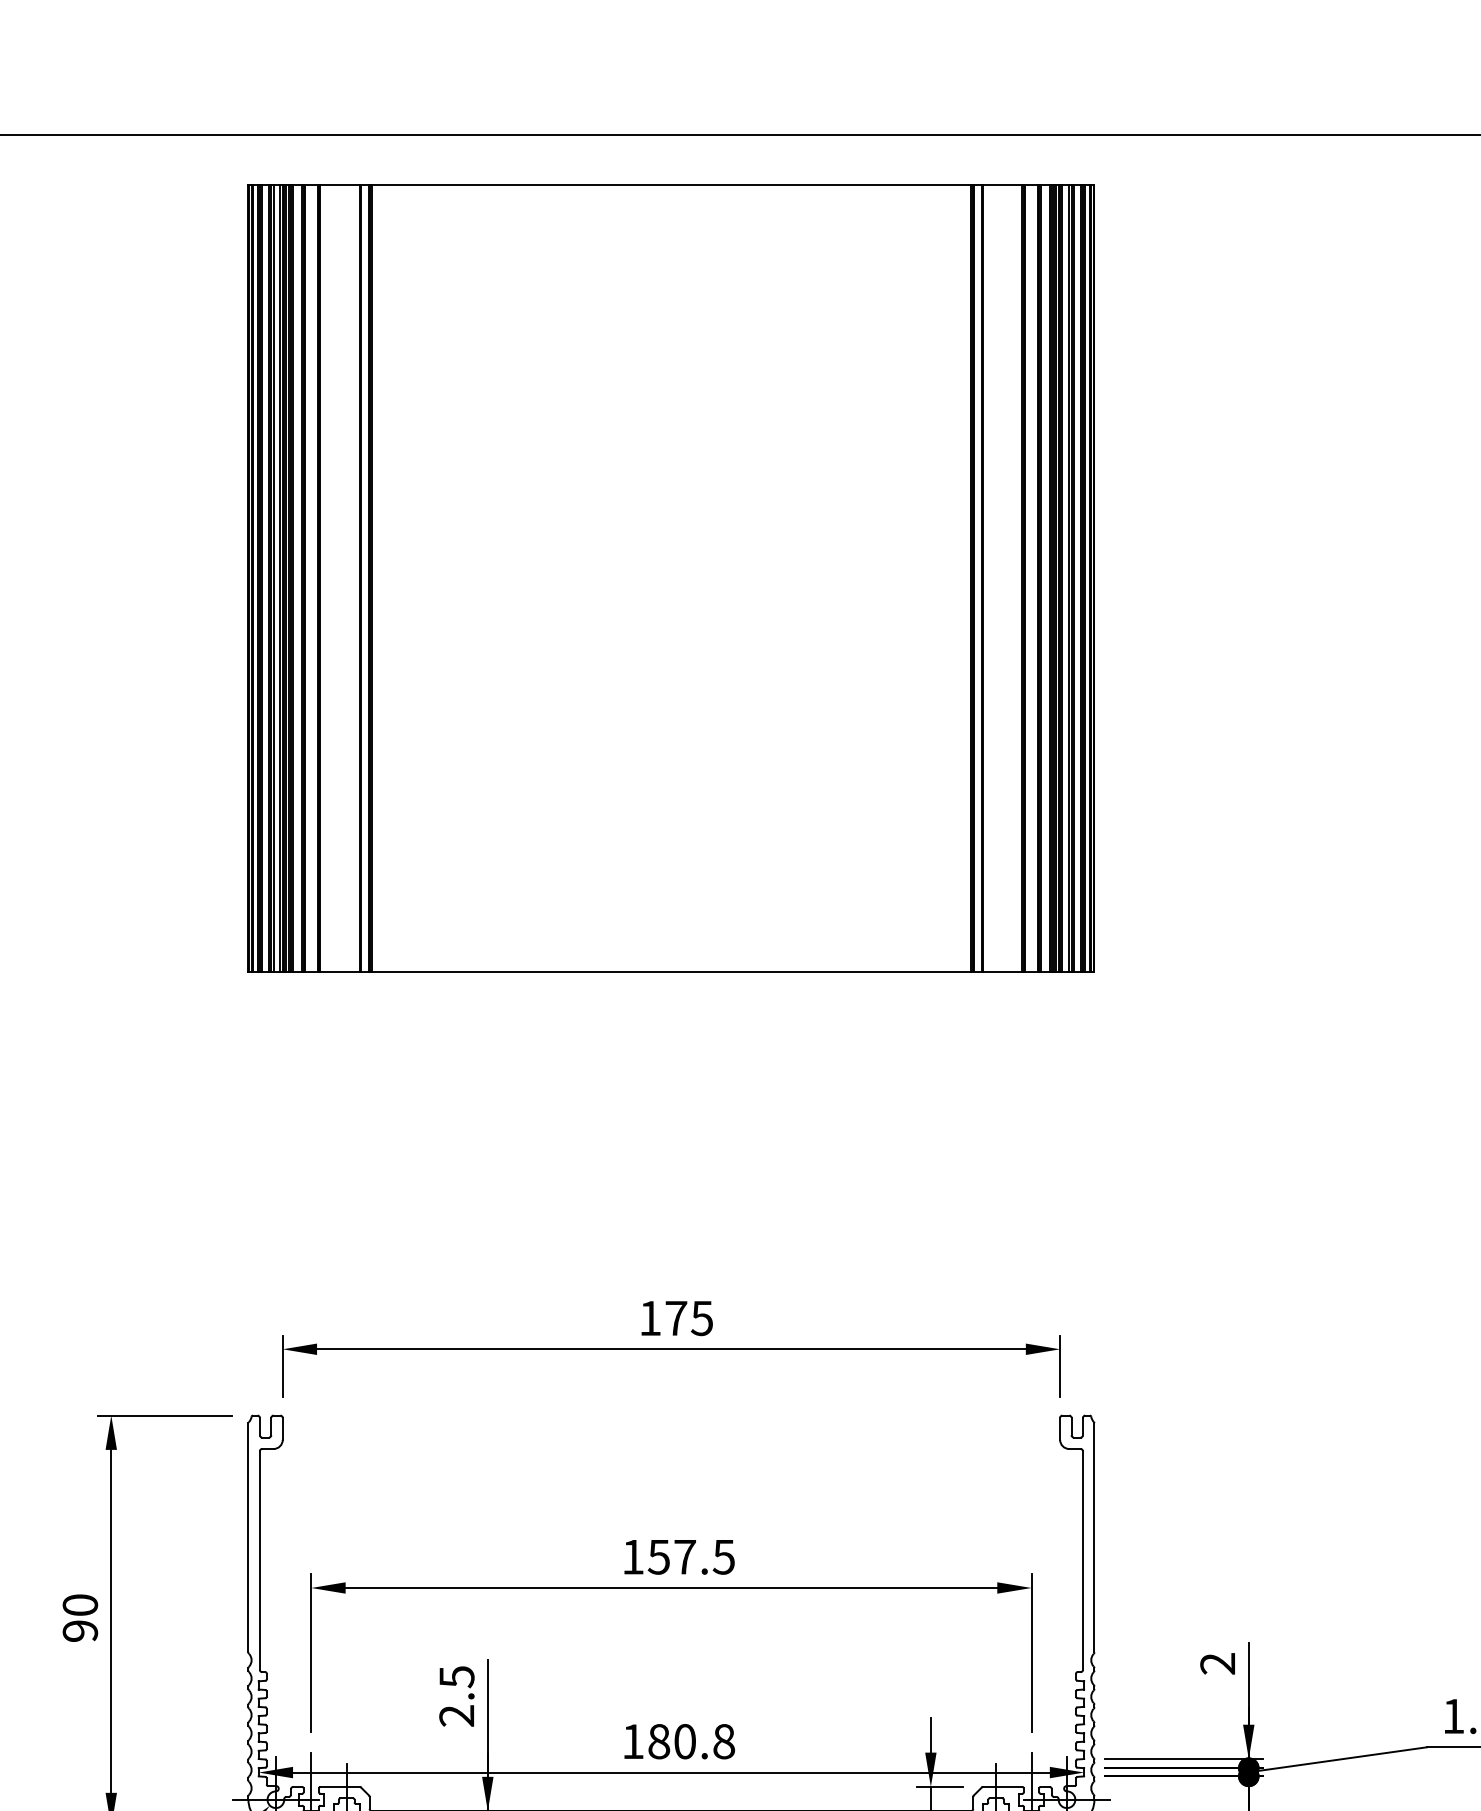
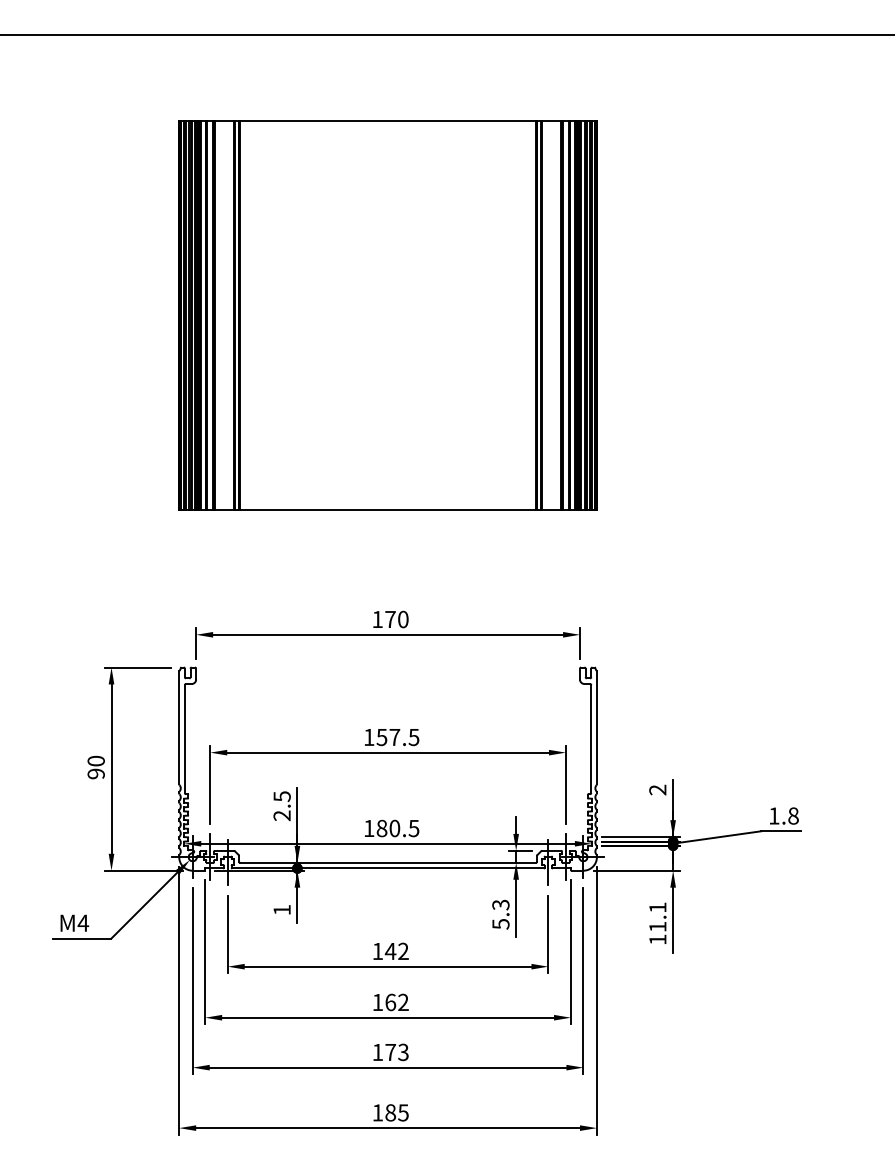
part: (670, 579) -> (387, 315), moved
text: (700, 1318) -> (402, 619), 175 -> 170
text: (722, 1741) -> (413, 828), 180.8 -> 180.5

